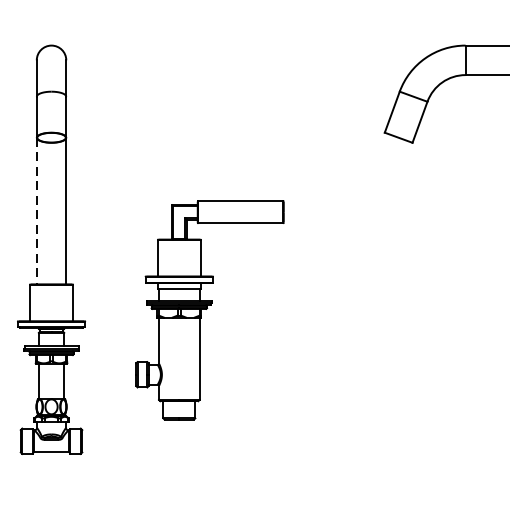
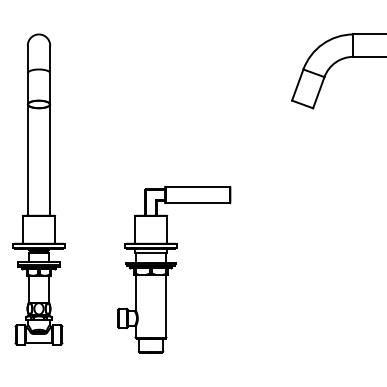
line: (36, 211) -> (27, 160), dashed -> solid
part: (210, 310) -> (174, 269), moved

